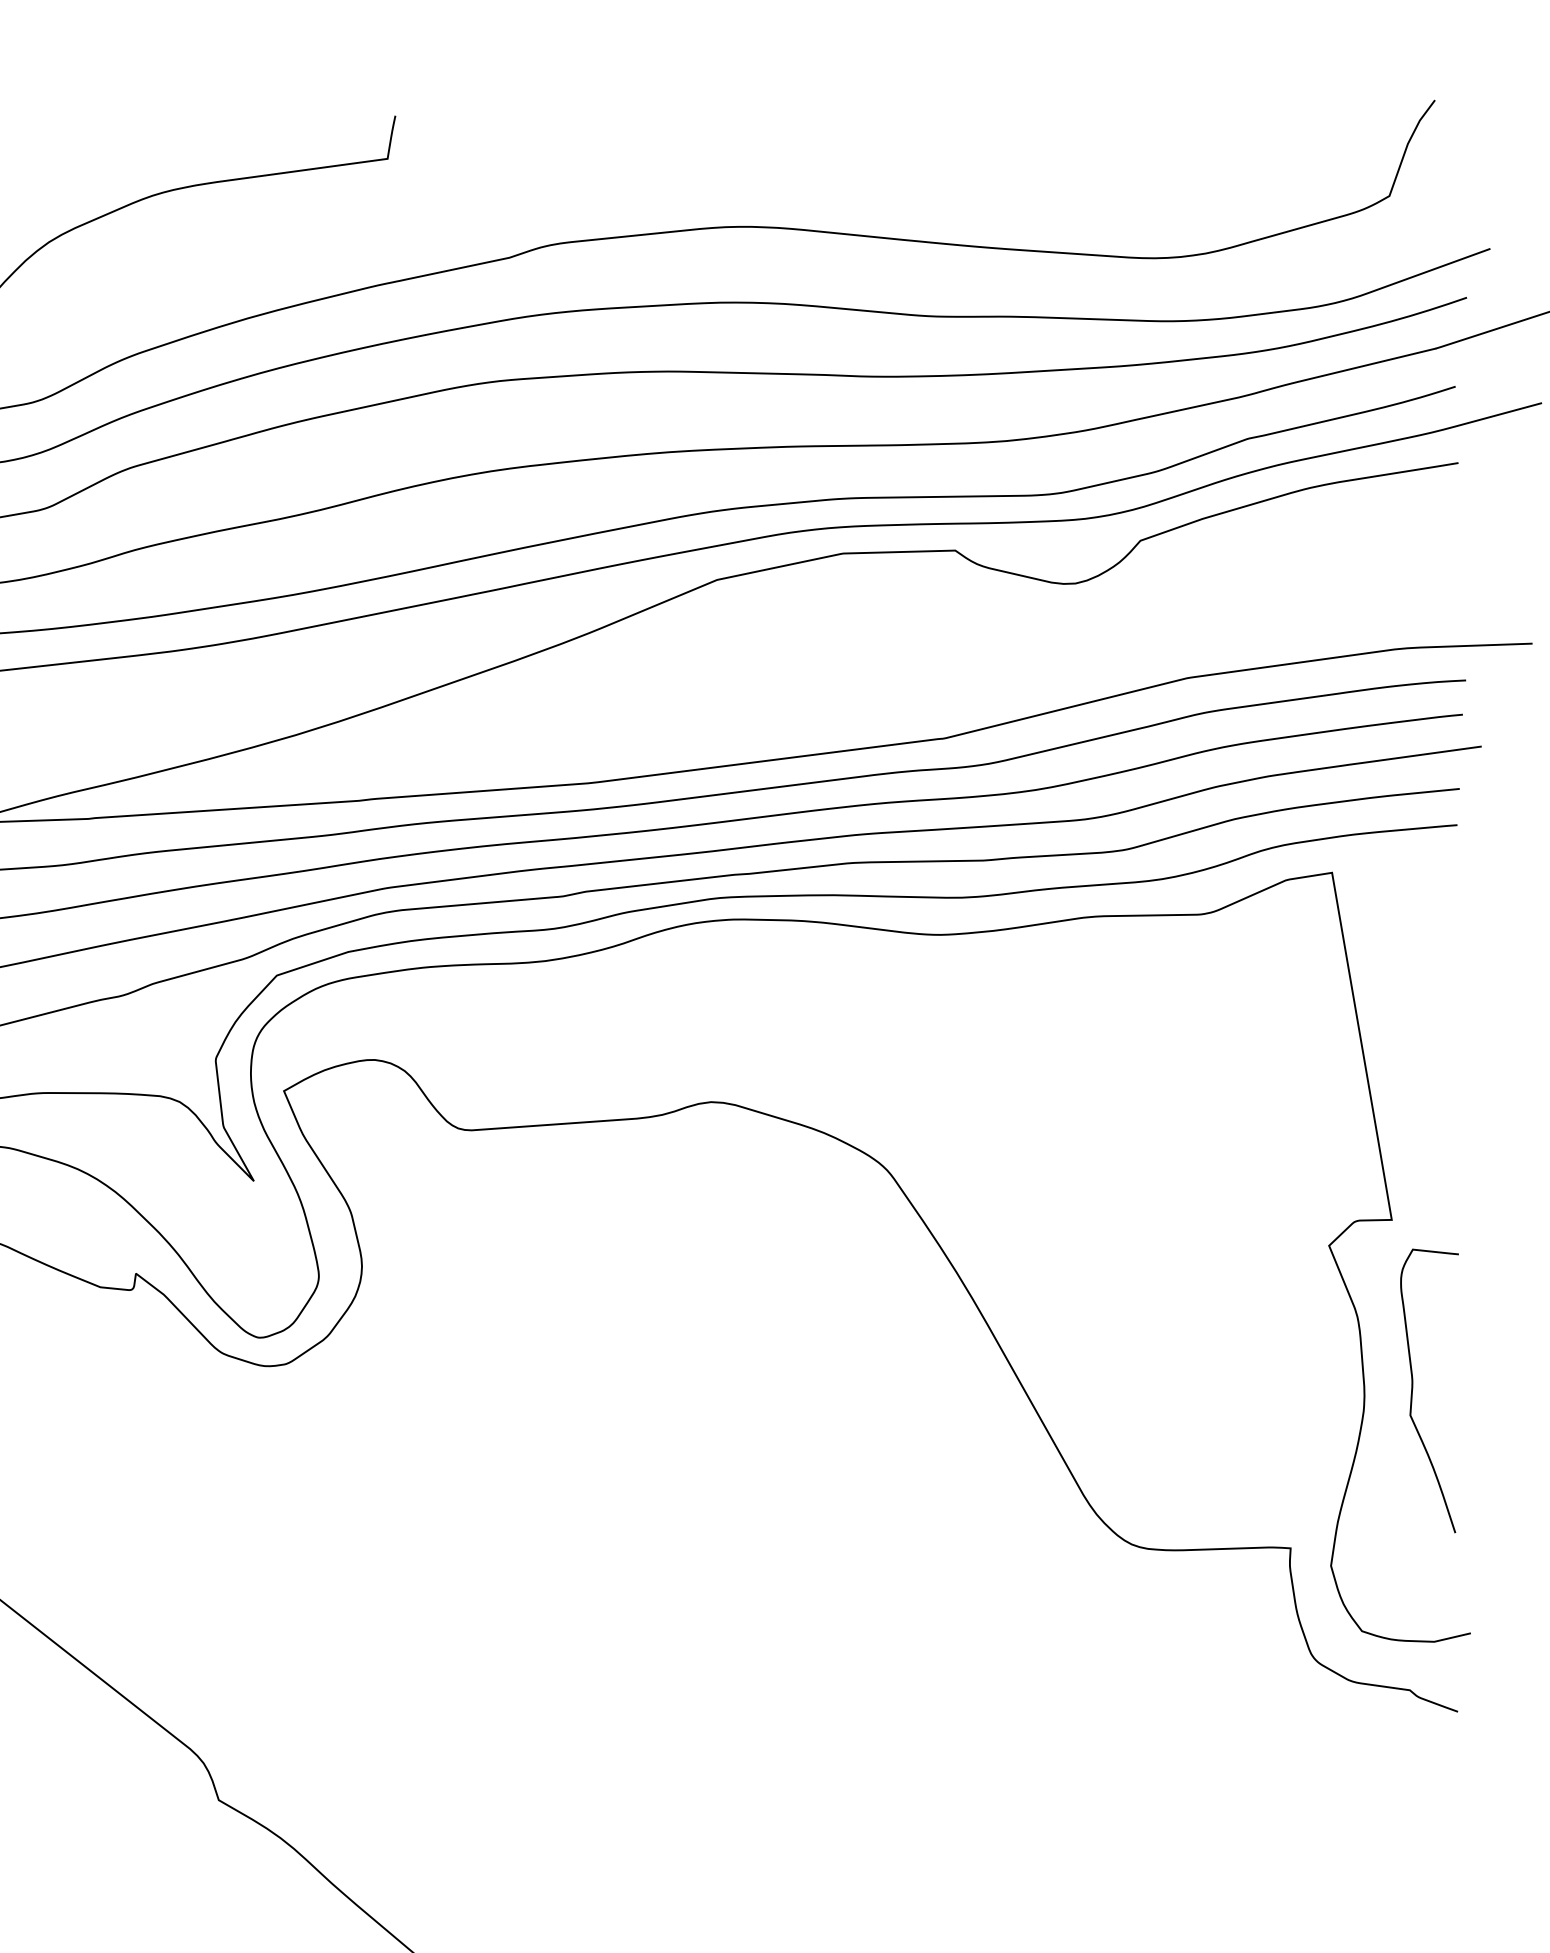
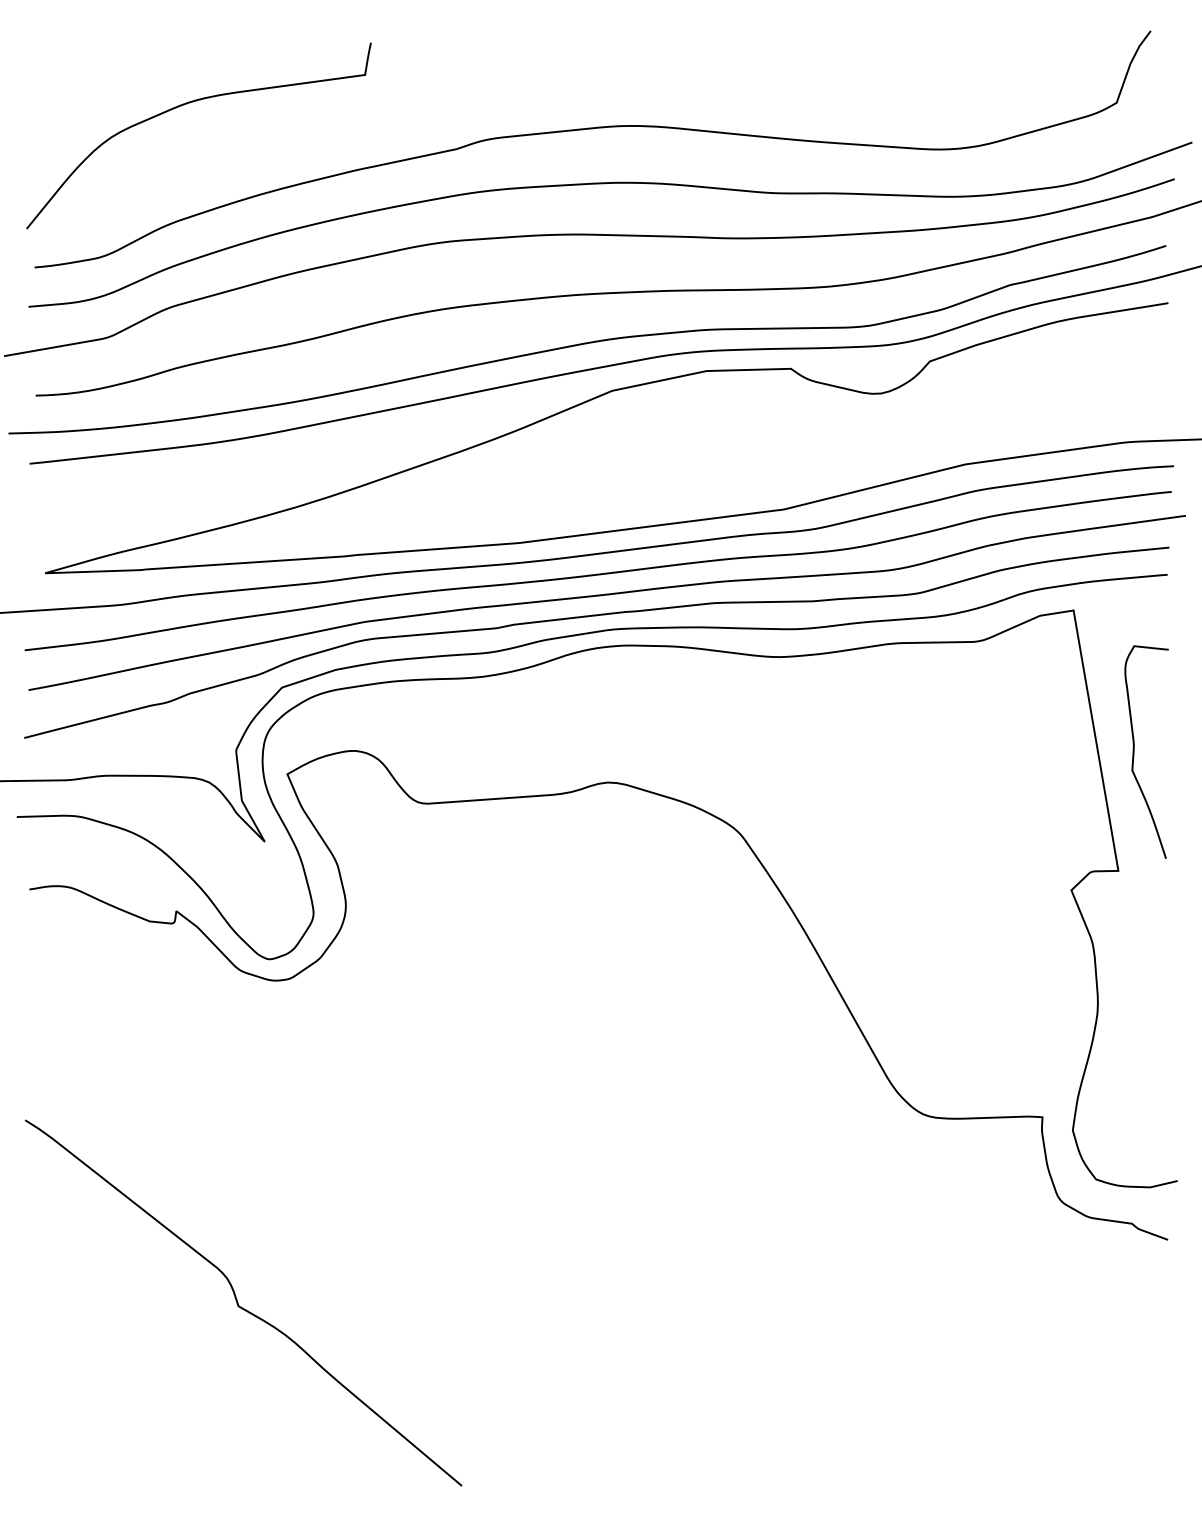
curve: (1413, 1390) -> (1134, 751), moved

